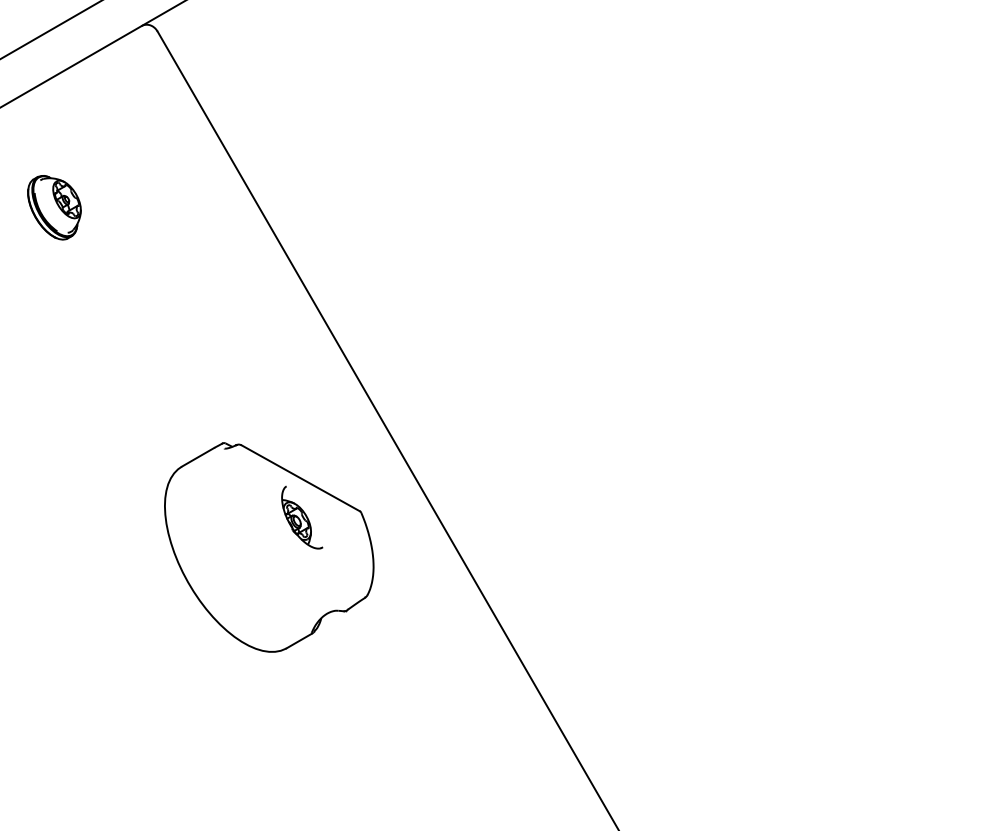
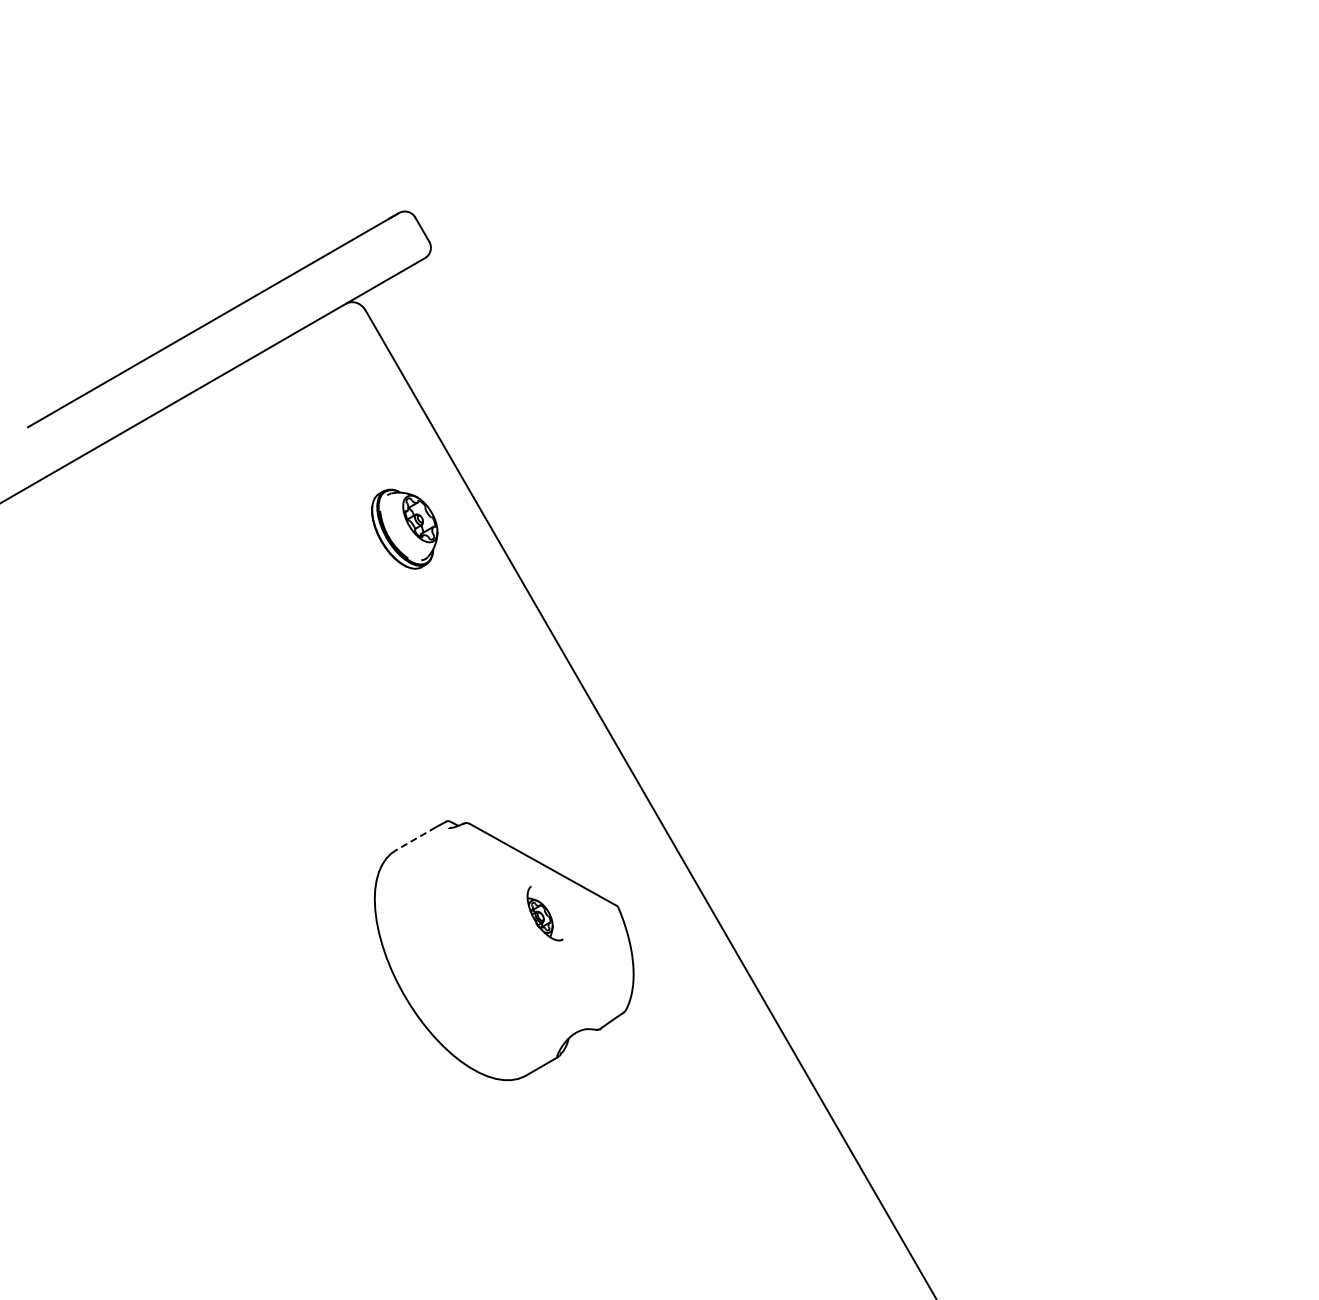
part: (54, 207) -> (404, 528), moved
line: (197, 457) -> (415, 839), solid -> dashed
part: (301, 517) -> (544, 913), size x0.7

